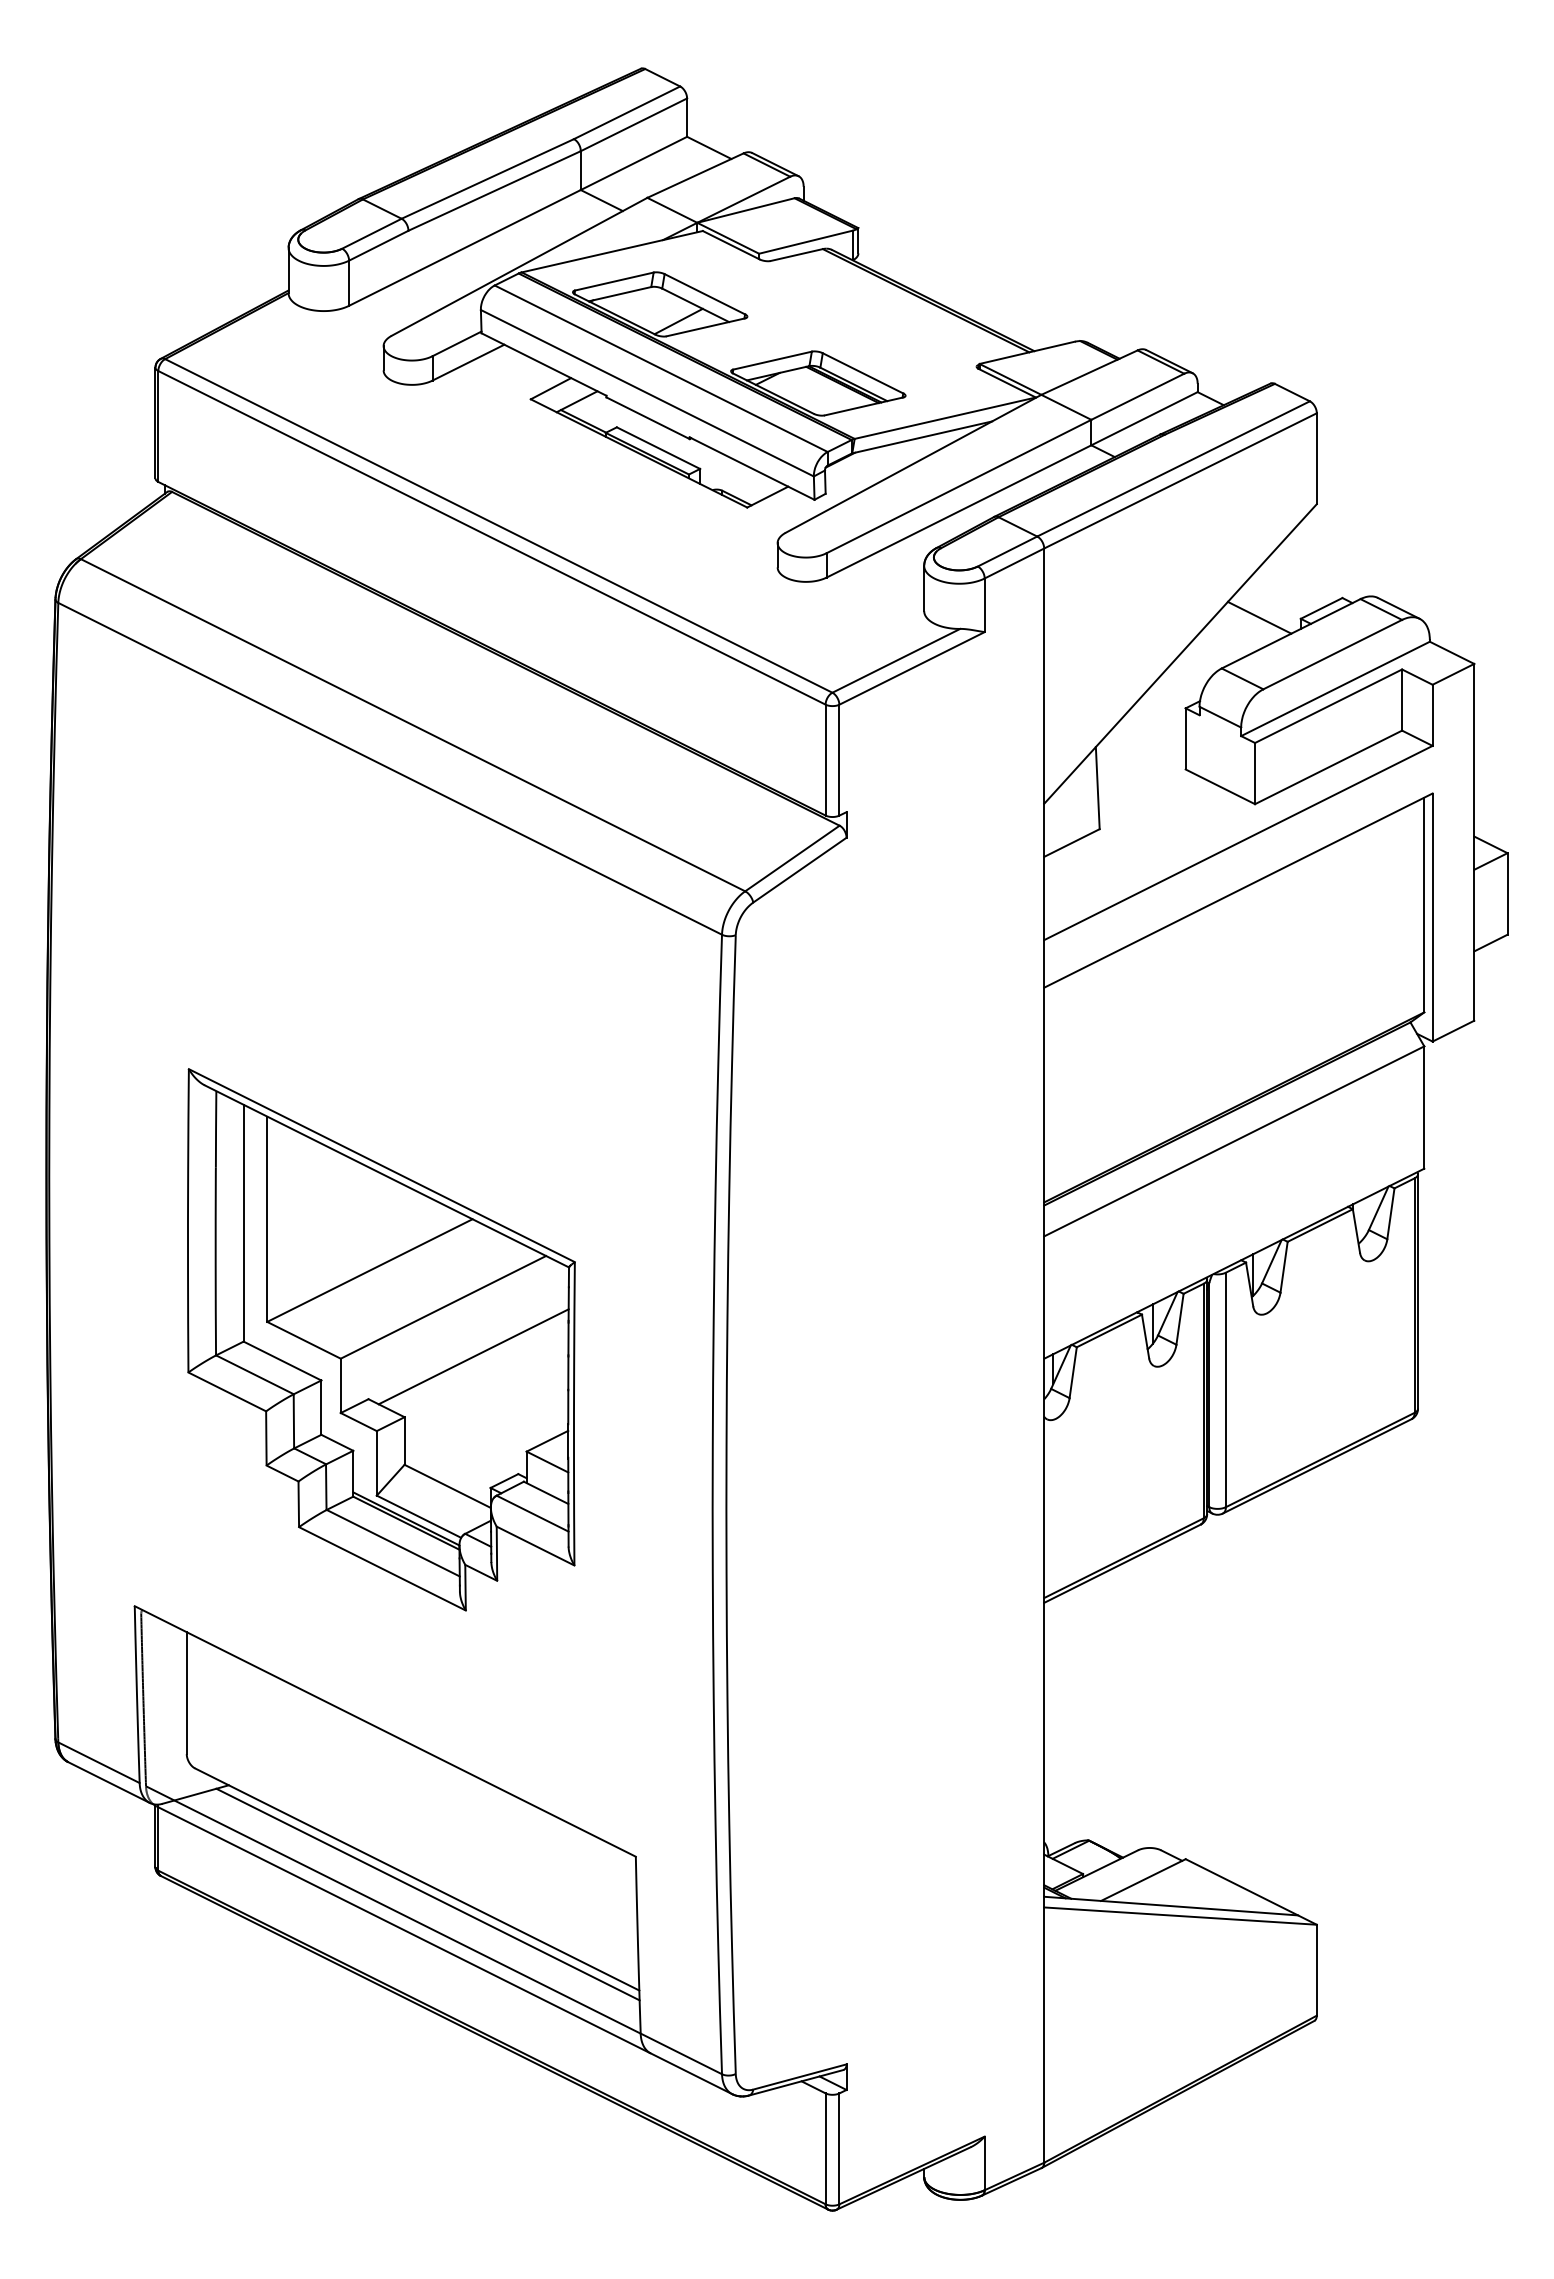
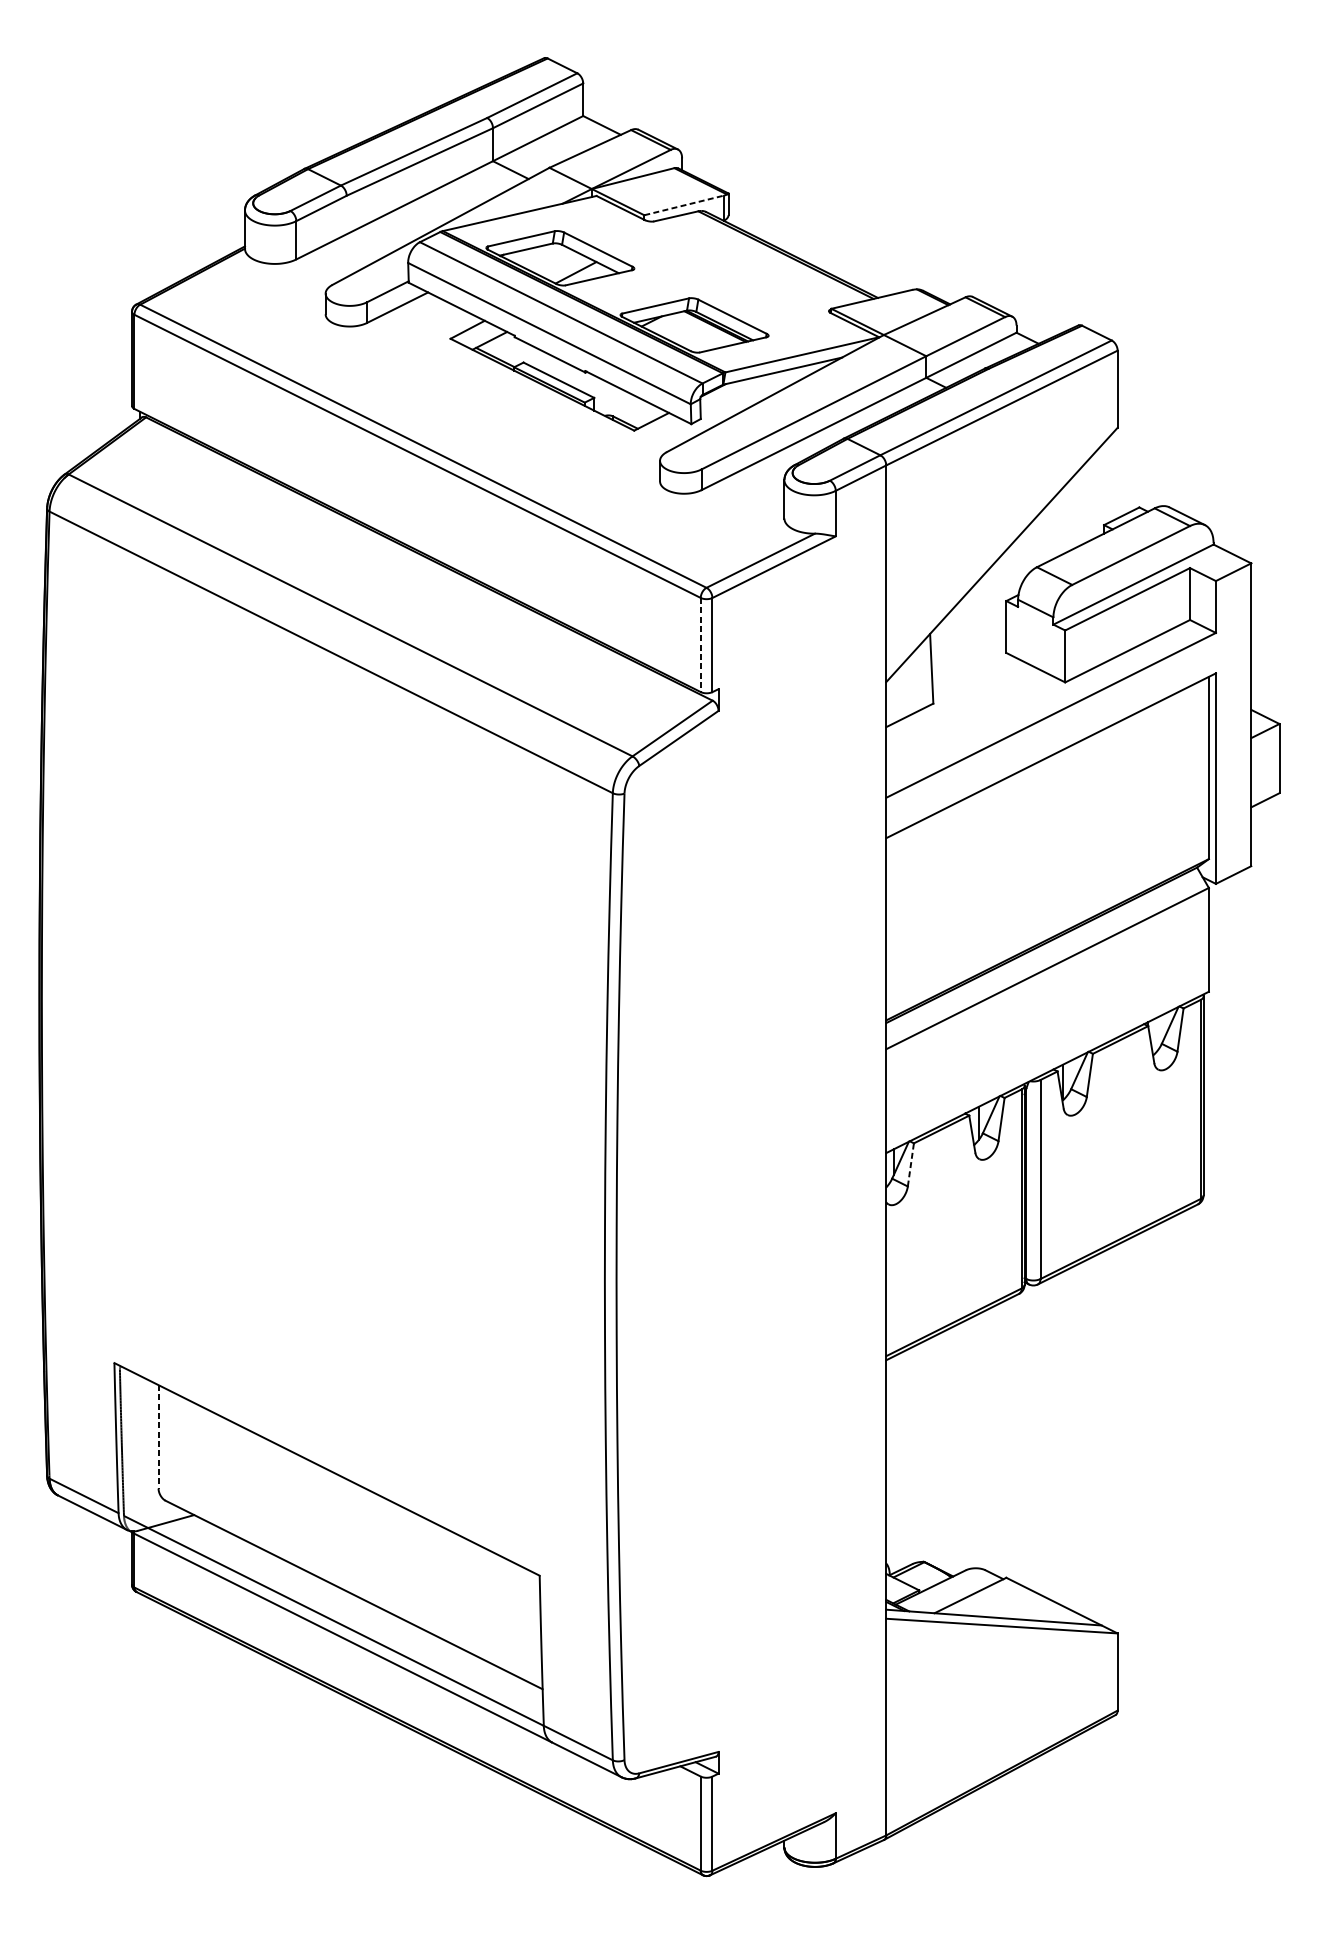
line: (806, 242) -> (684, 205), solid -> dashed
line: (1259, 617) -> (1068, 523), removed
line: (825, 760) -> (700, 645), solid -> dashed
part: (381, 1339) -> (323, 1136), removed
line: (1073, 1372) -> (911, 1164), solid -> dashed
line: (186, 1693) -> (158, 1437), solid -> dashed
line: (427, 1894) -> (362, 1607), removed

